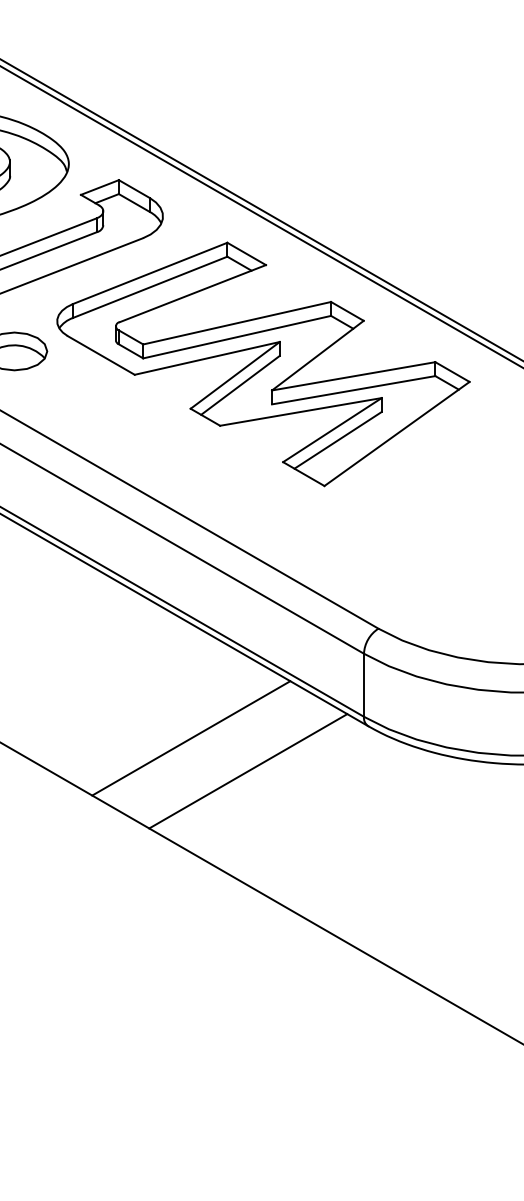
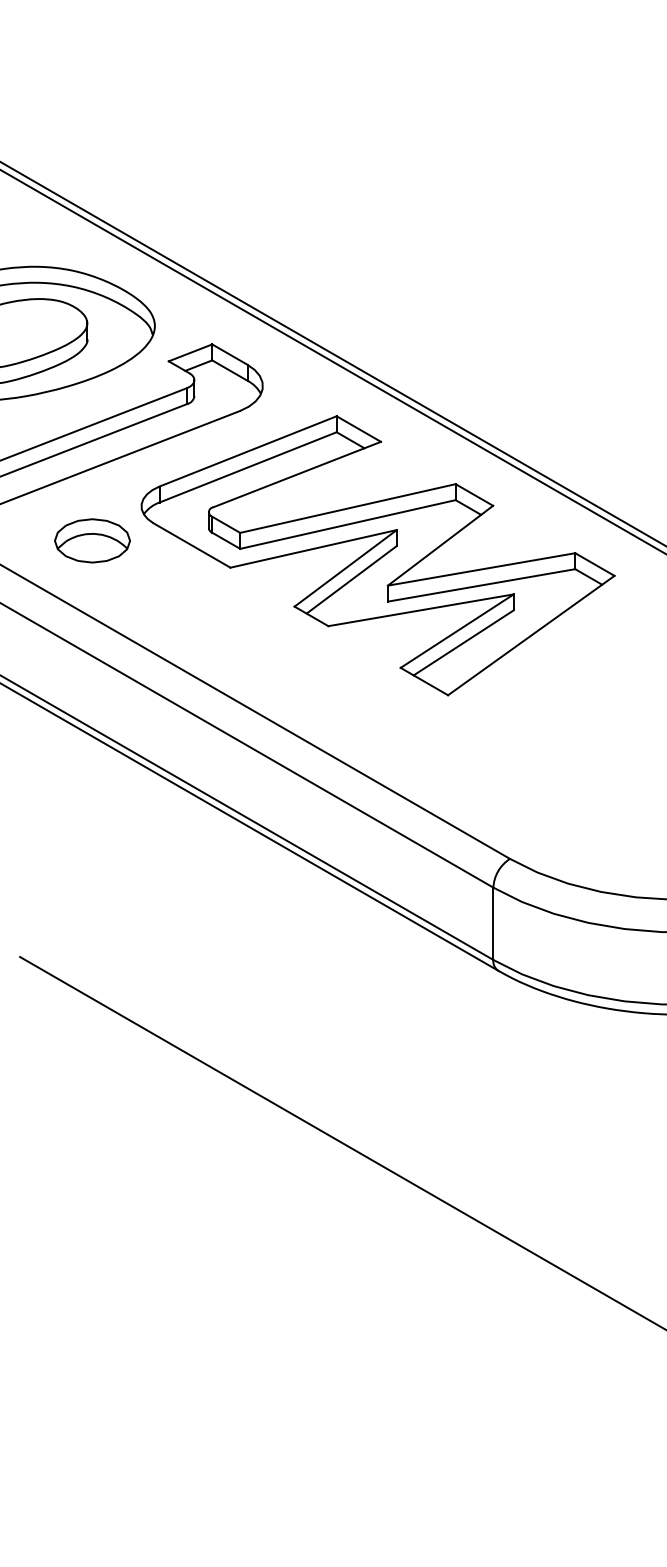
line: (190, 738) -> (294, 984), removed
line: (248, 771) -> (360, 1022), removed

